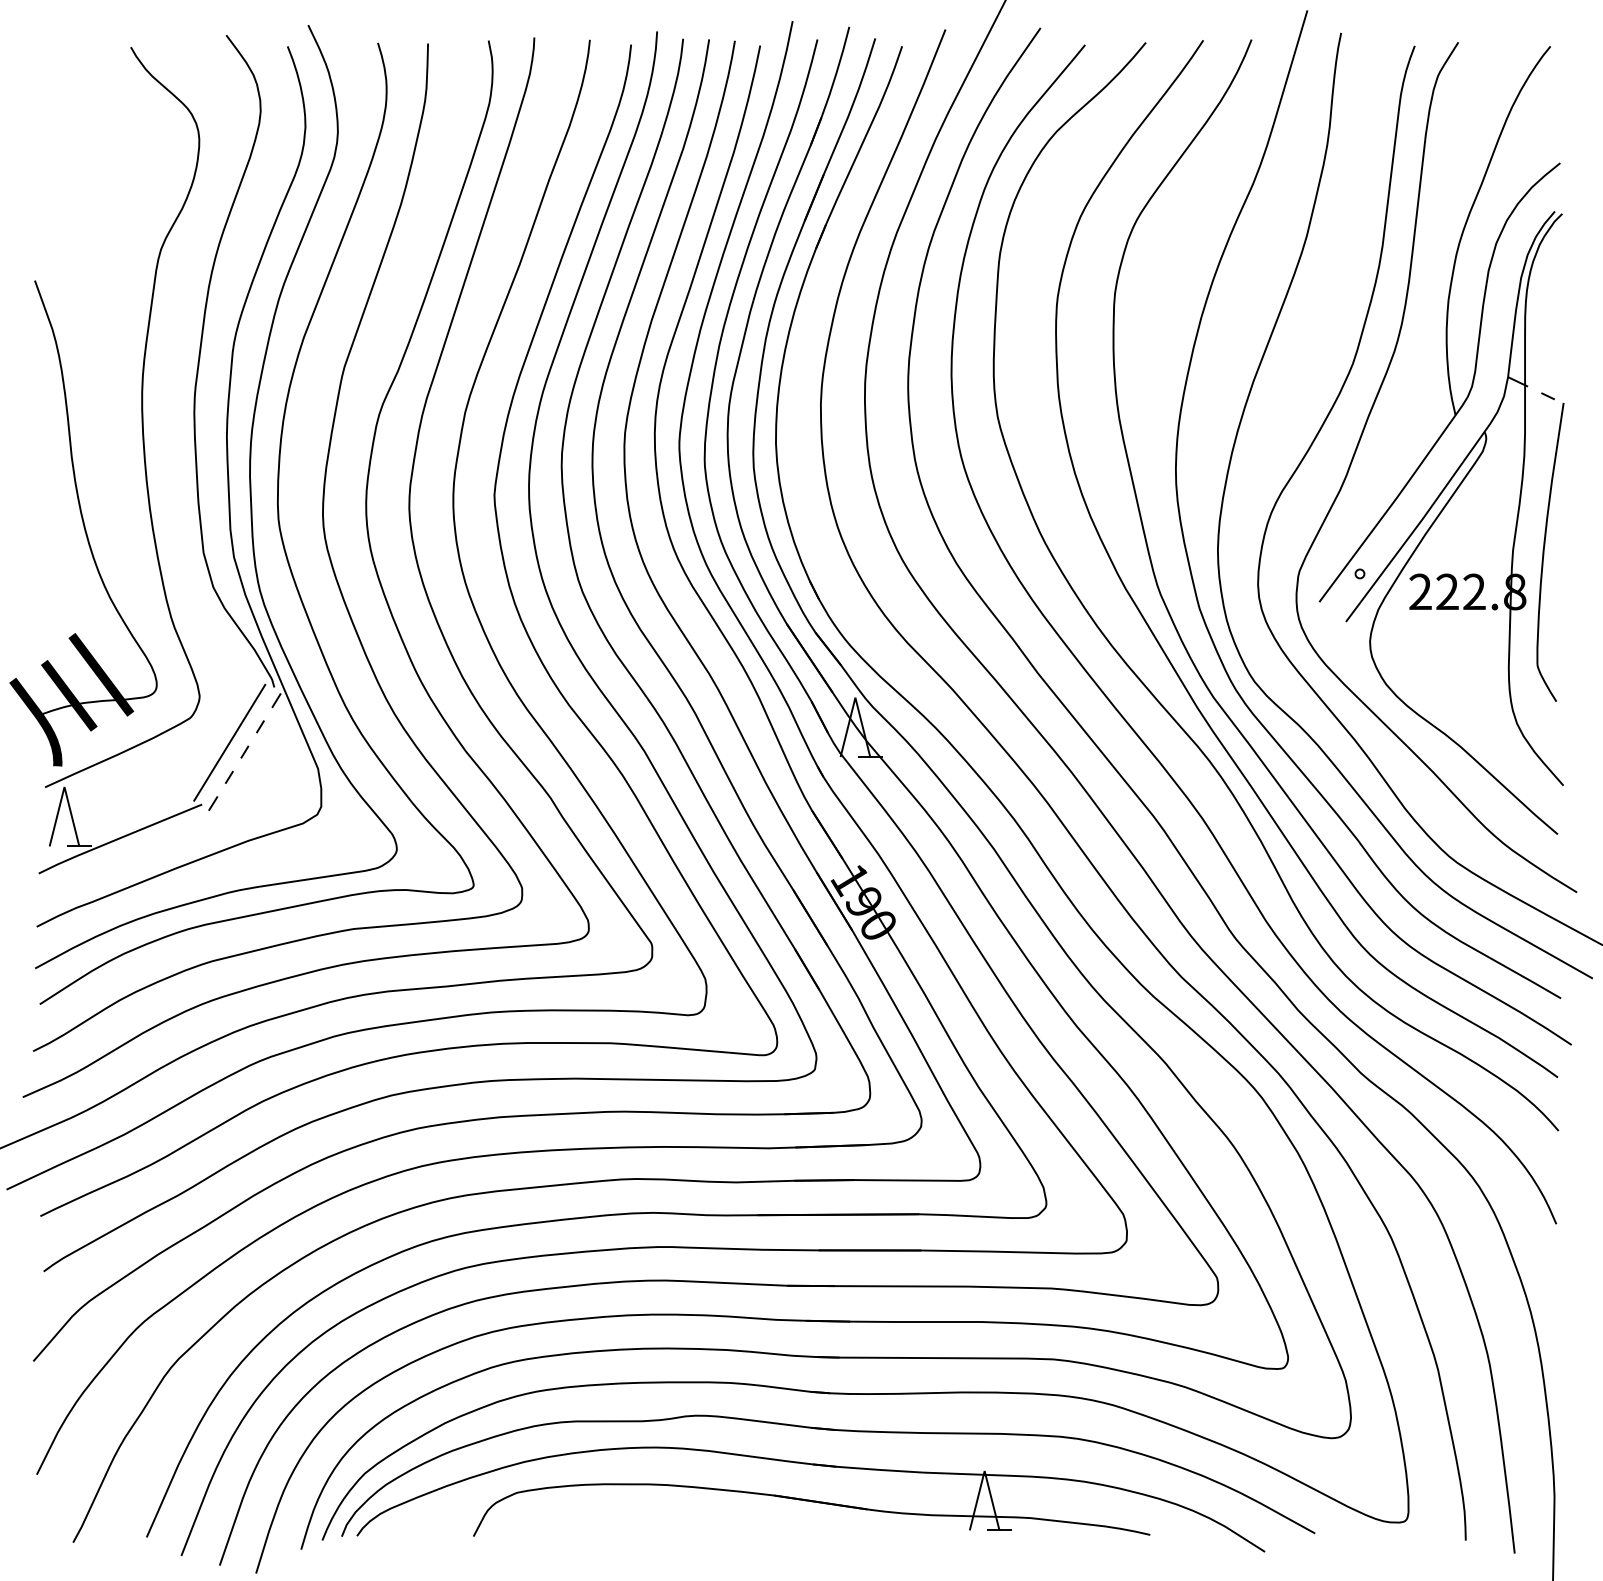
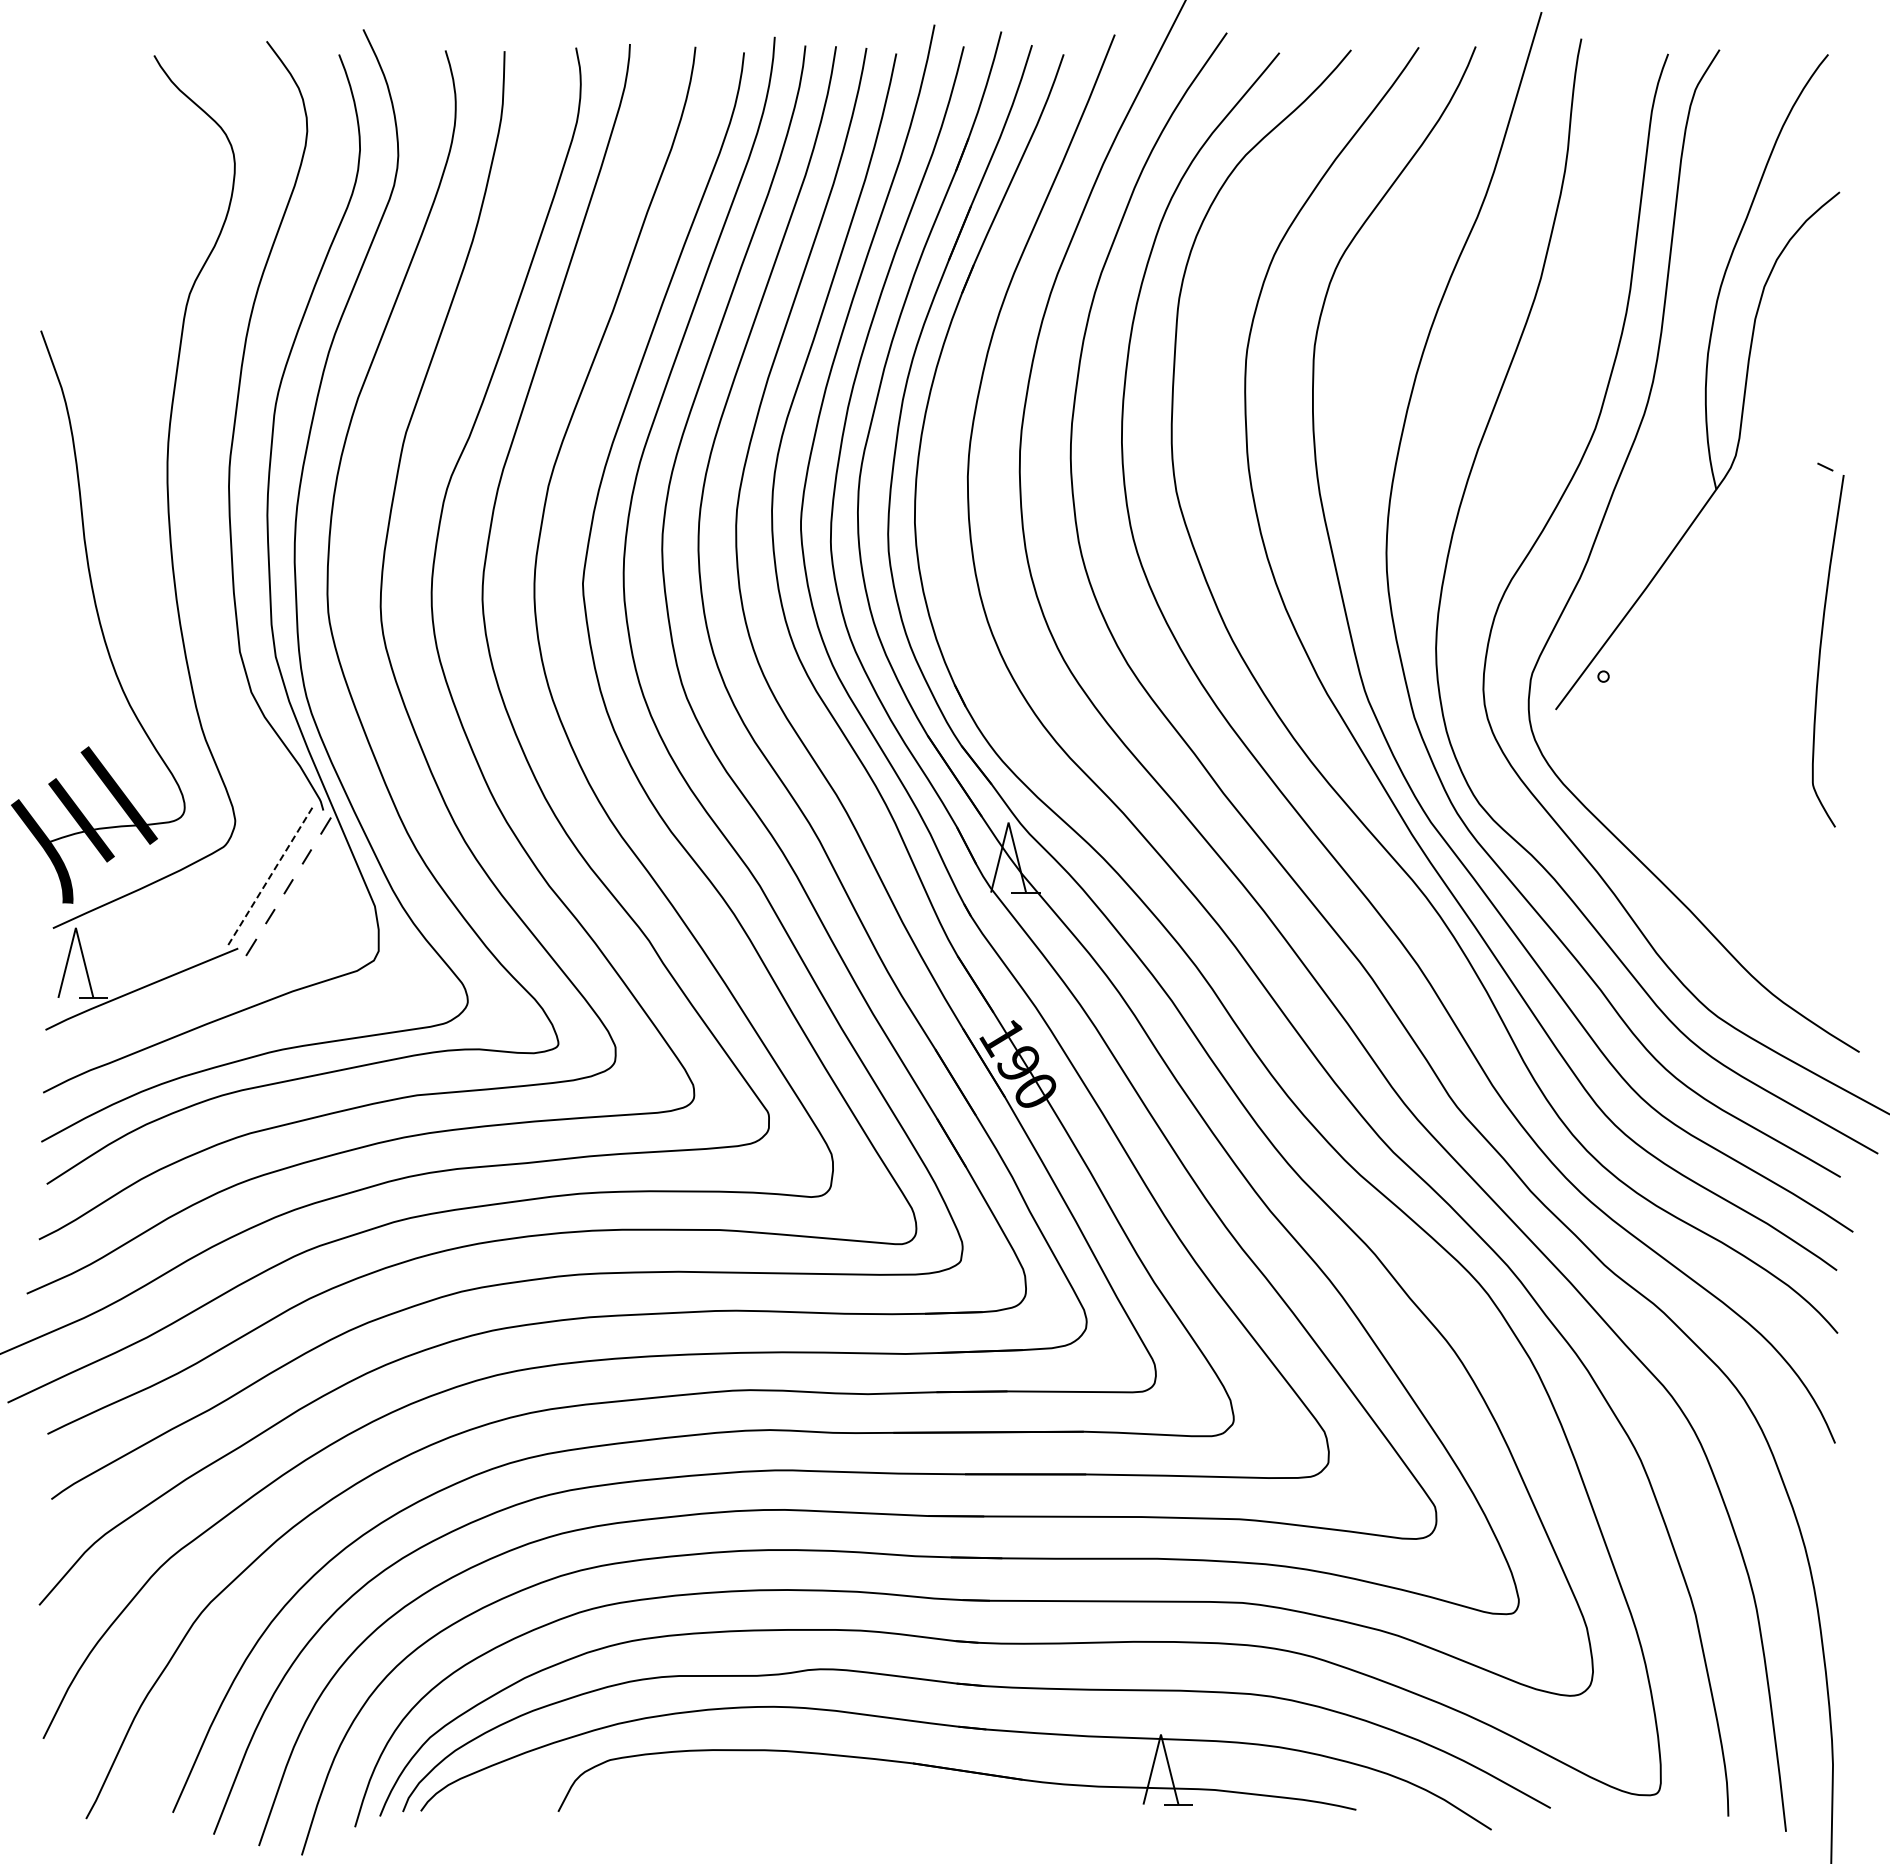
part: (1441, 513) -> (1699, 605), removed
line: (230, 742) -> (271, 875), solid -> dashed

